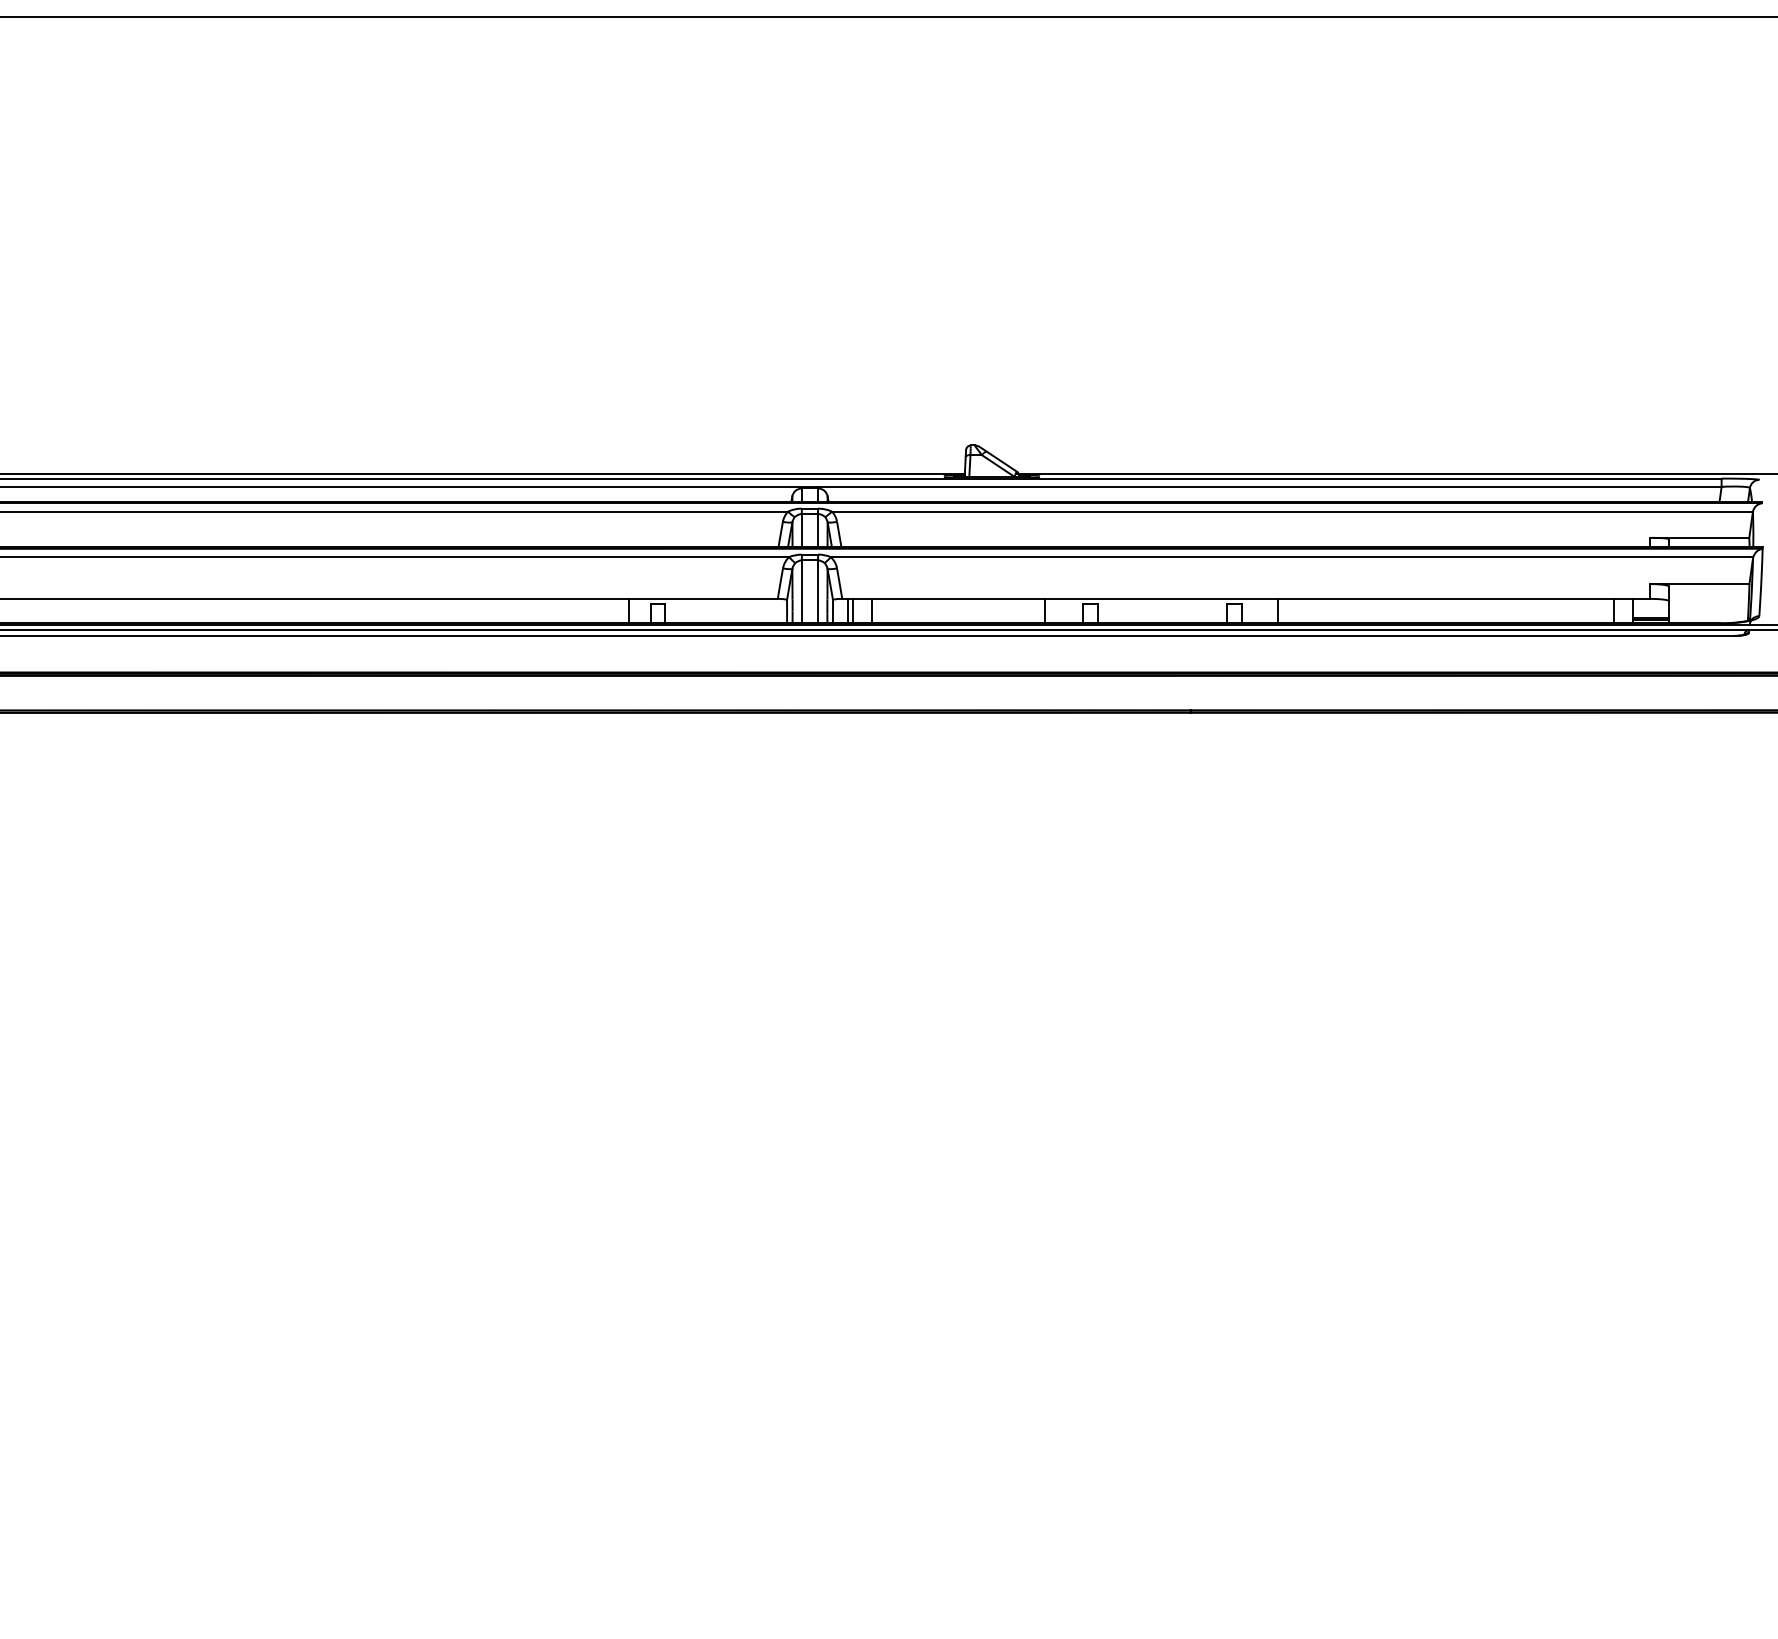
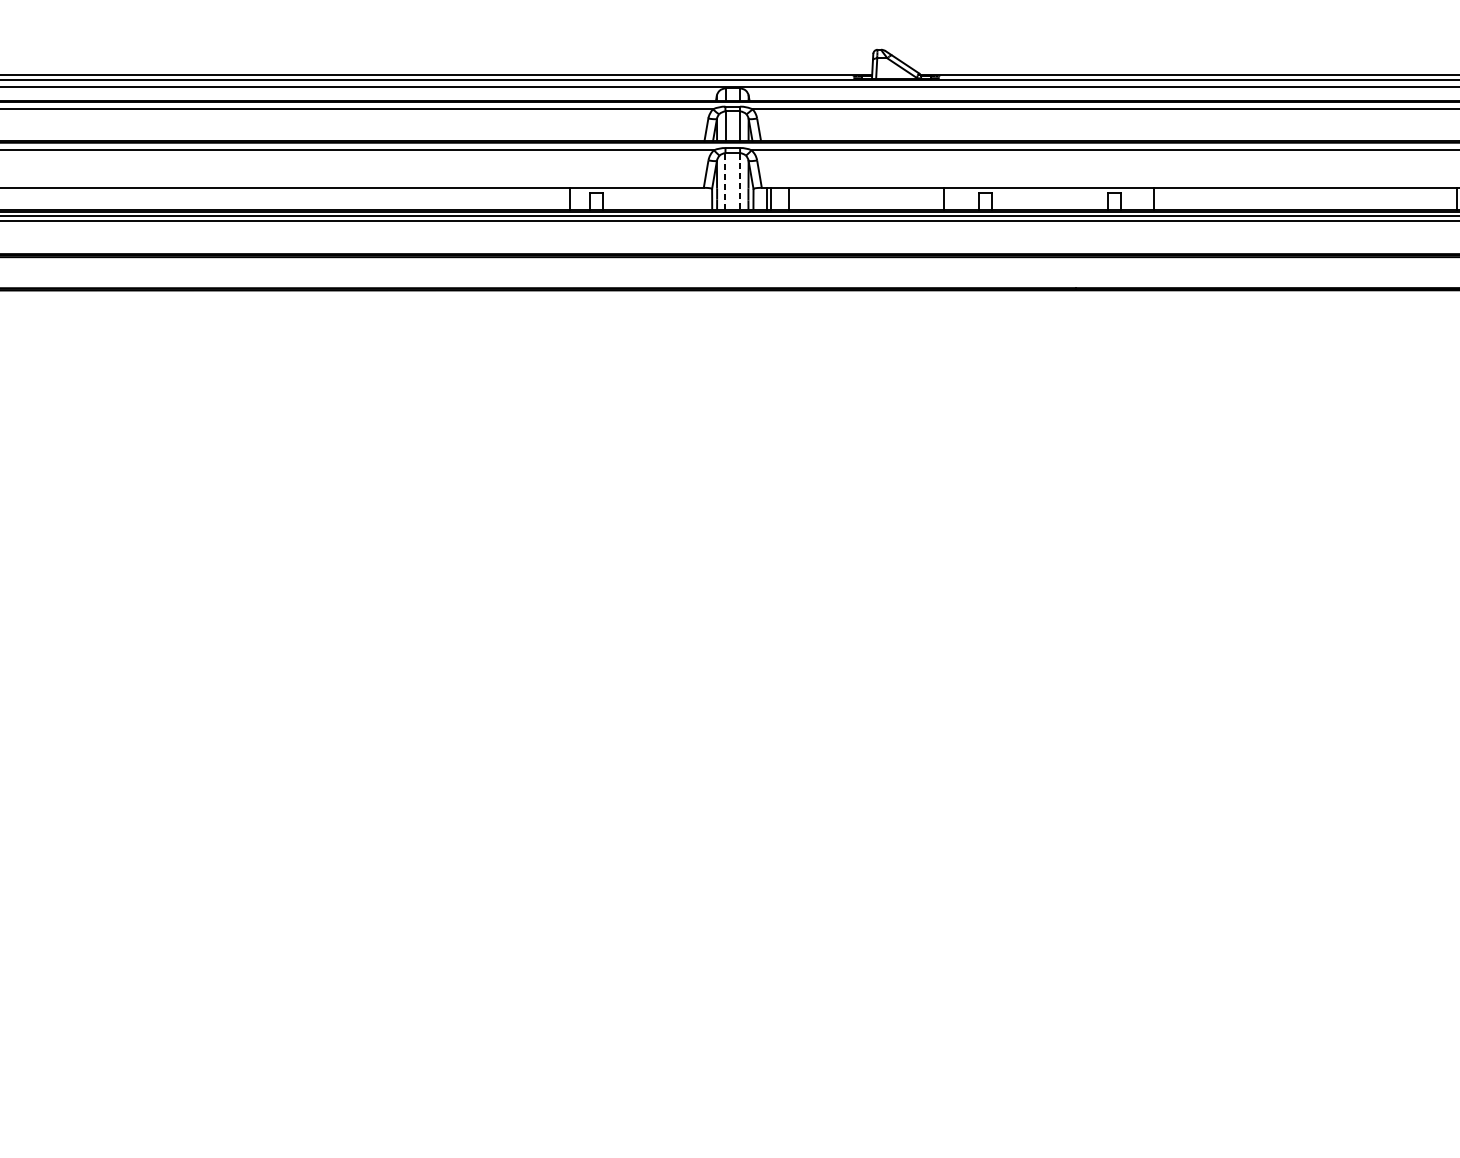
line: (801, 591) -> (725, 181), solid -> dashed
line: (818, 592) -> (740, 182), solid -> dashed

